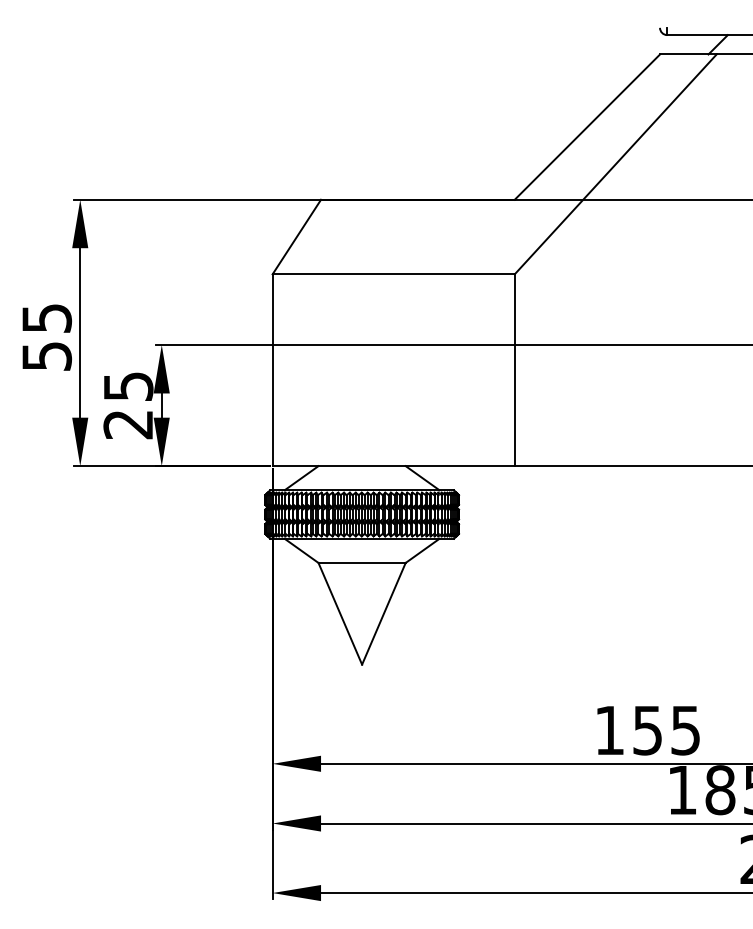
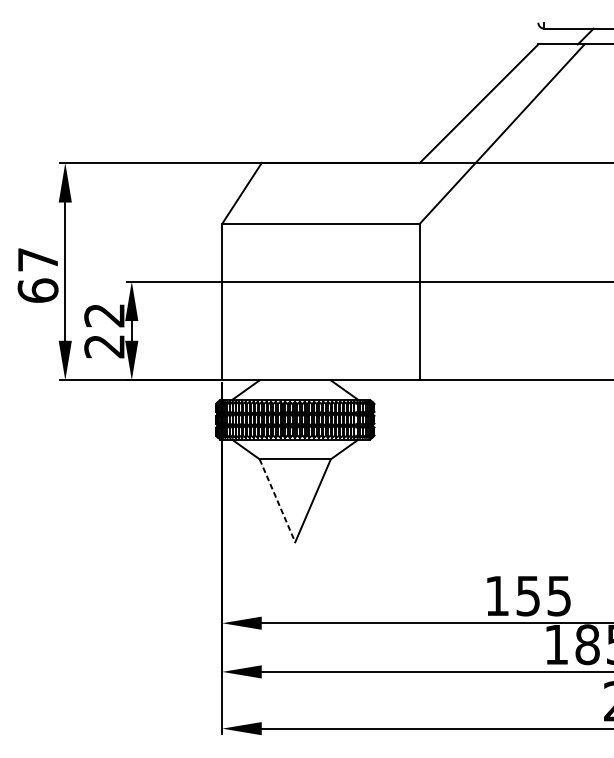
text: (46, 337) -> (37, 275), 55 -> 67
text: (128, 386) -> (104, 315), 25 -> 22
line: (340, 614) -> (277, 501), solid -> dashed

